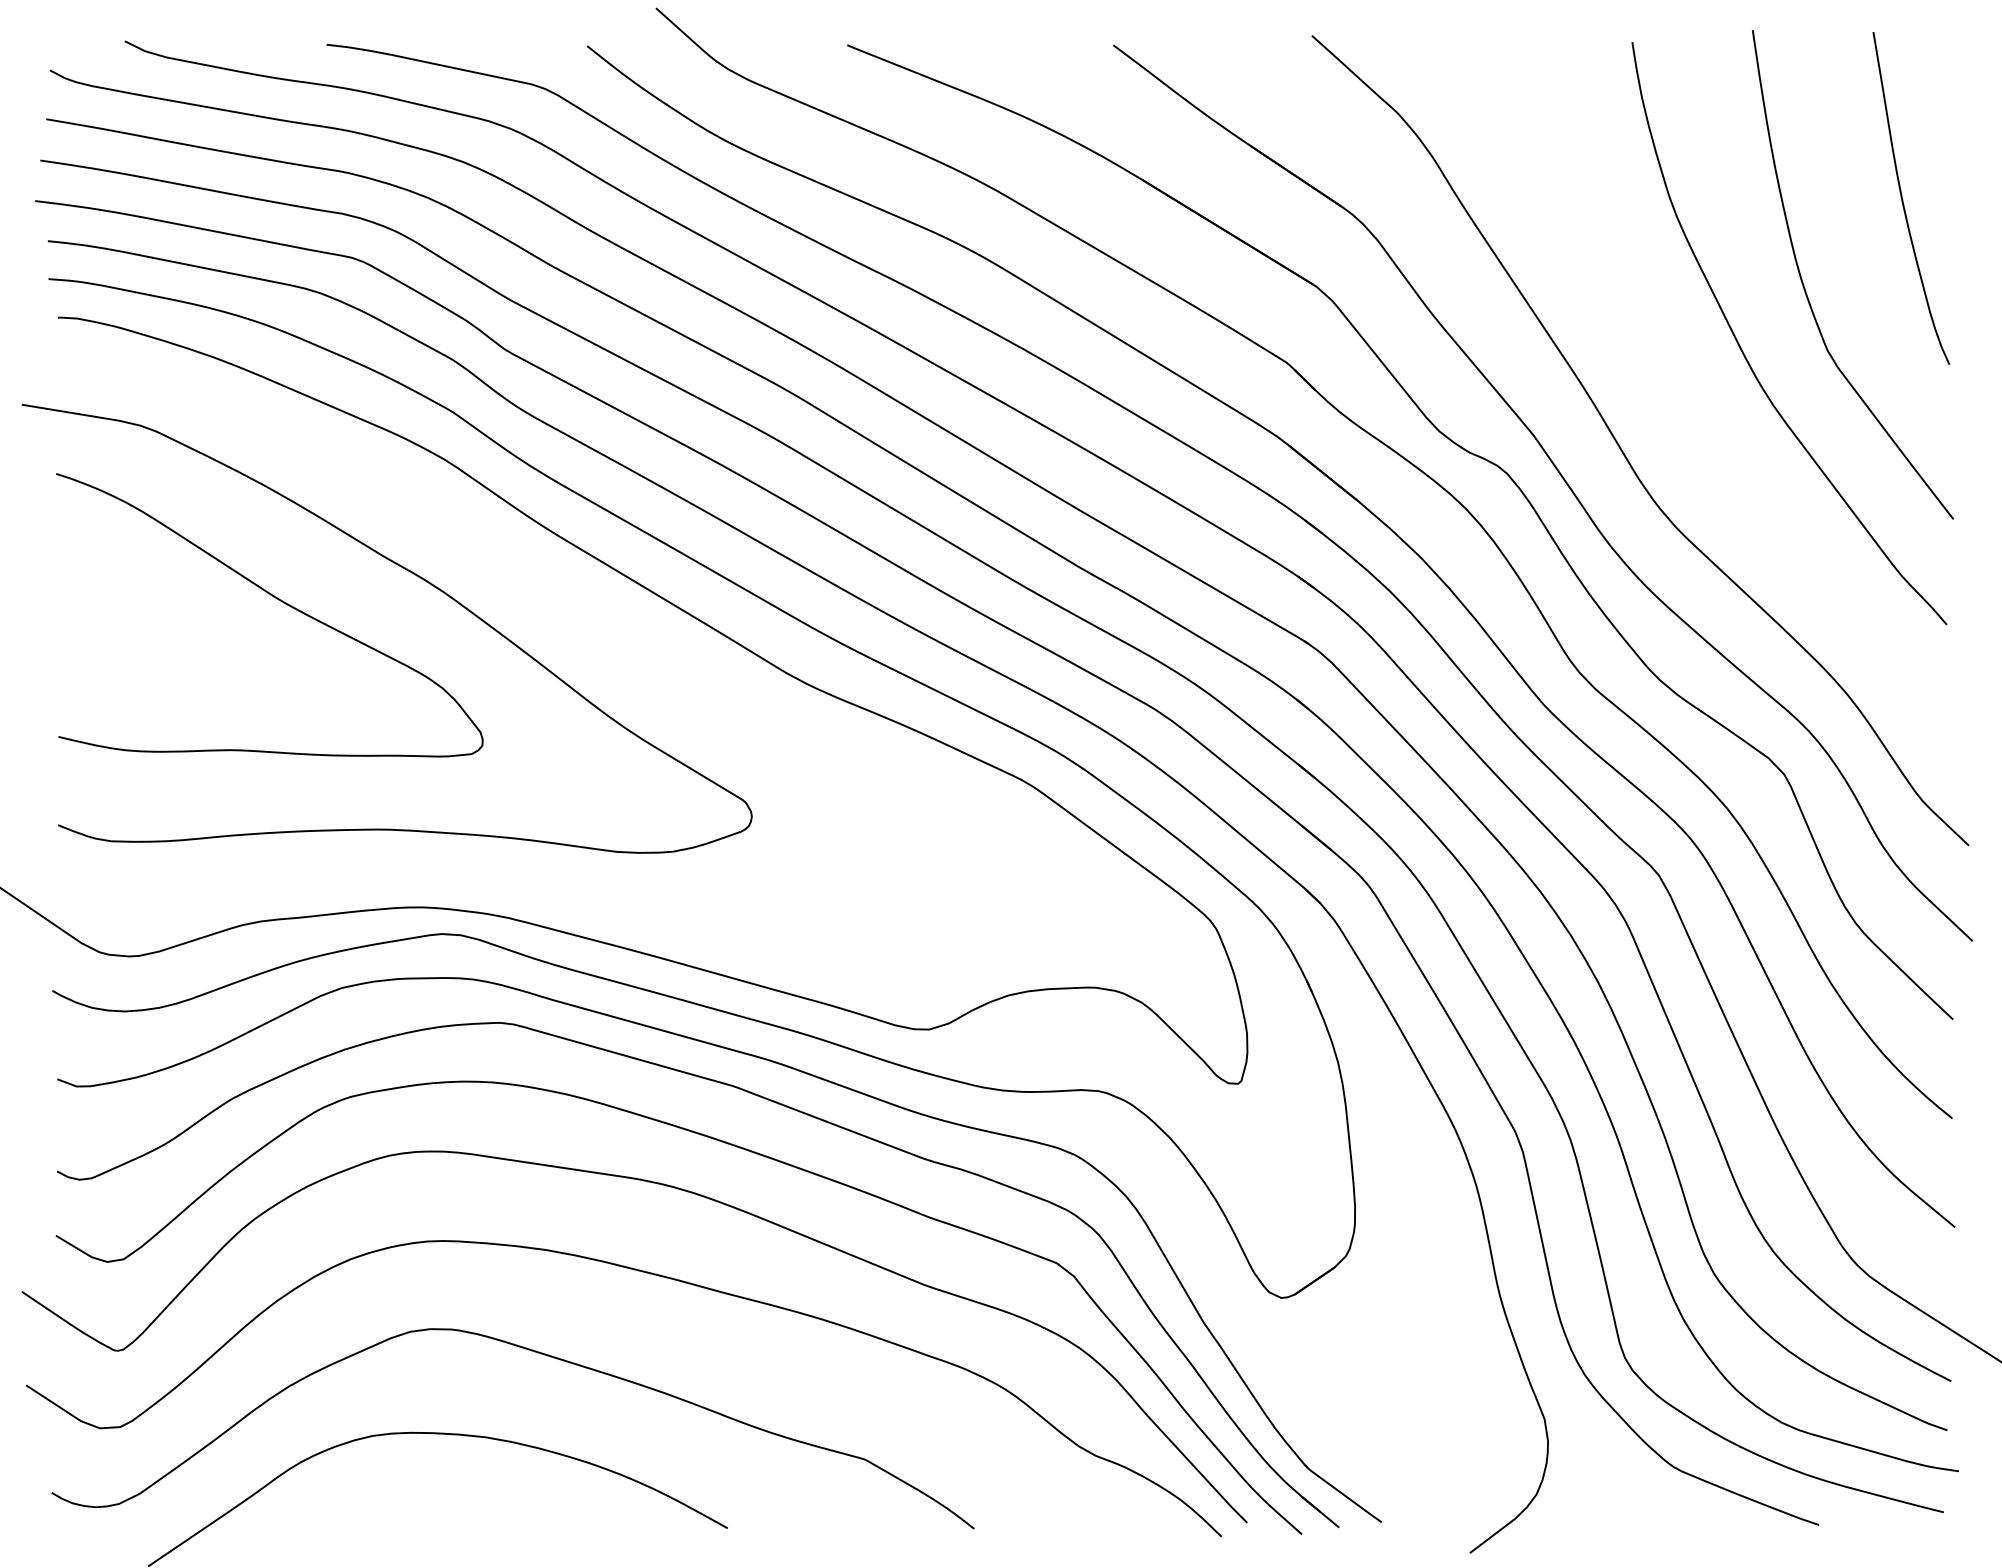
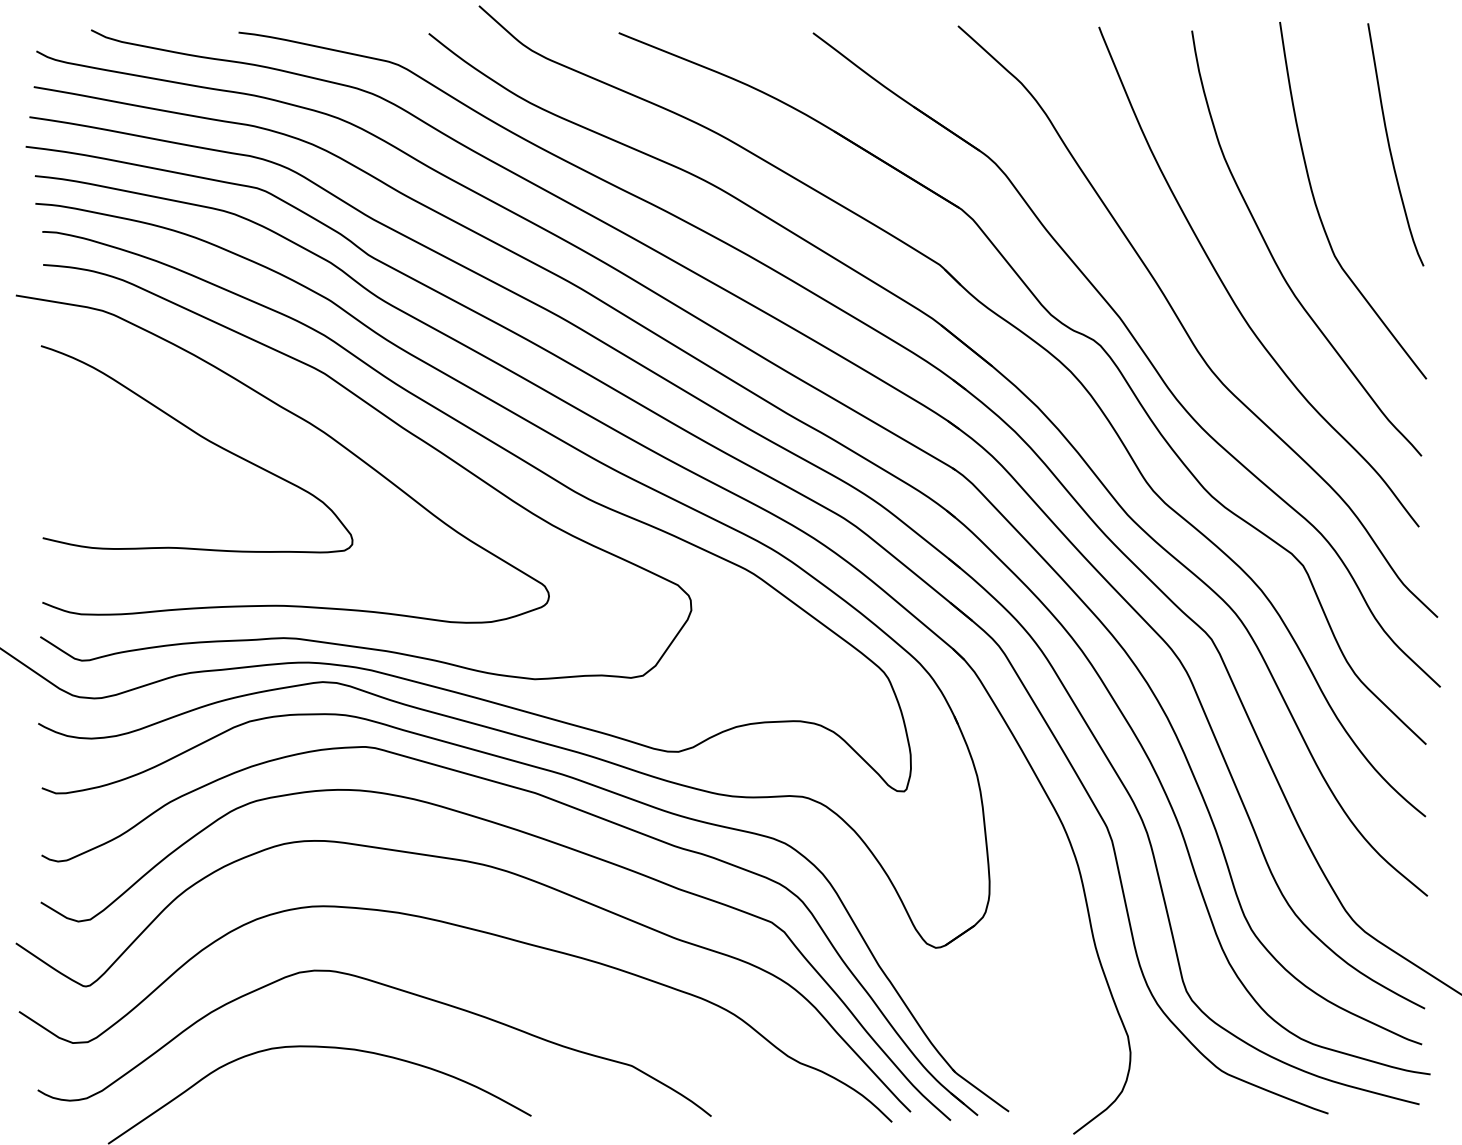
curve: (1685, 404) -> (1230, 295), added
curve: (544, 582) -> (397, 425), added

